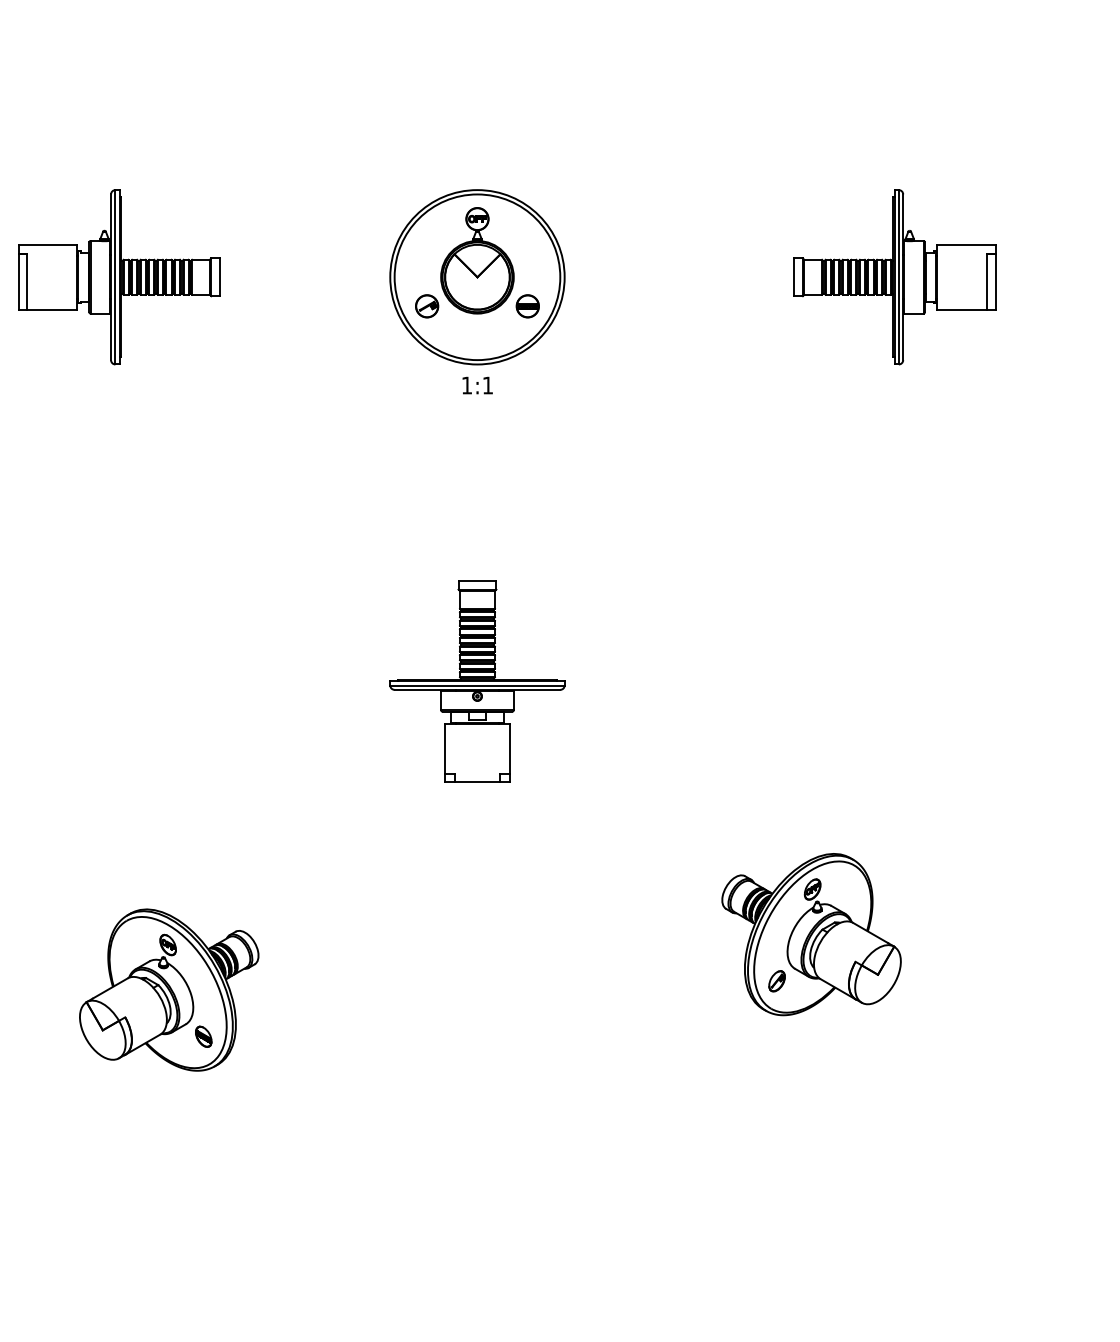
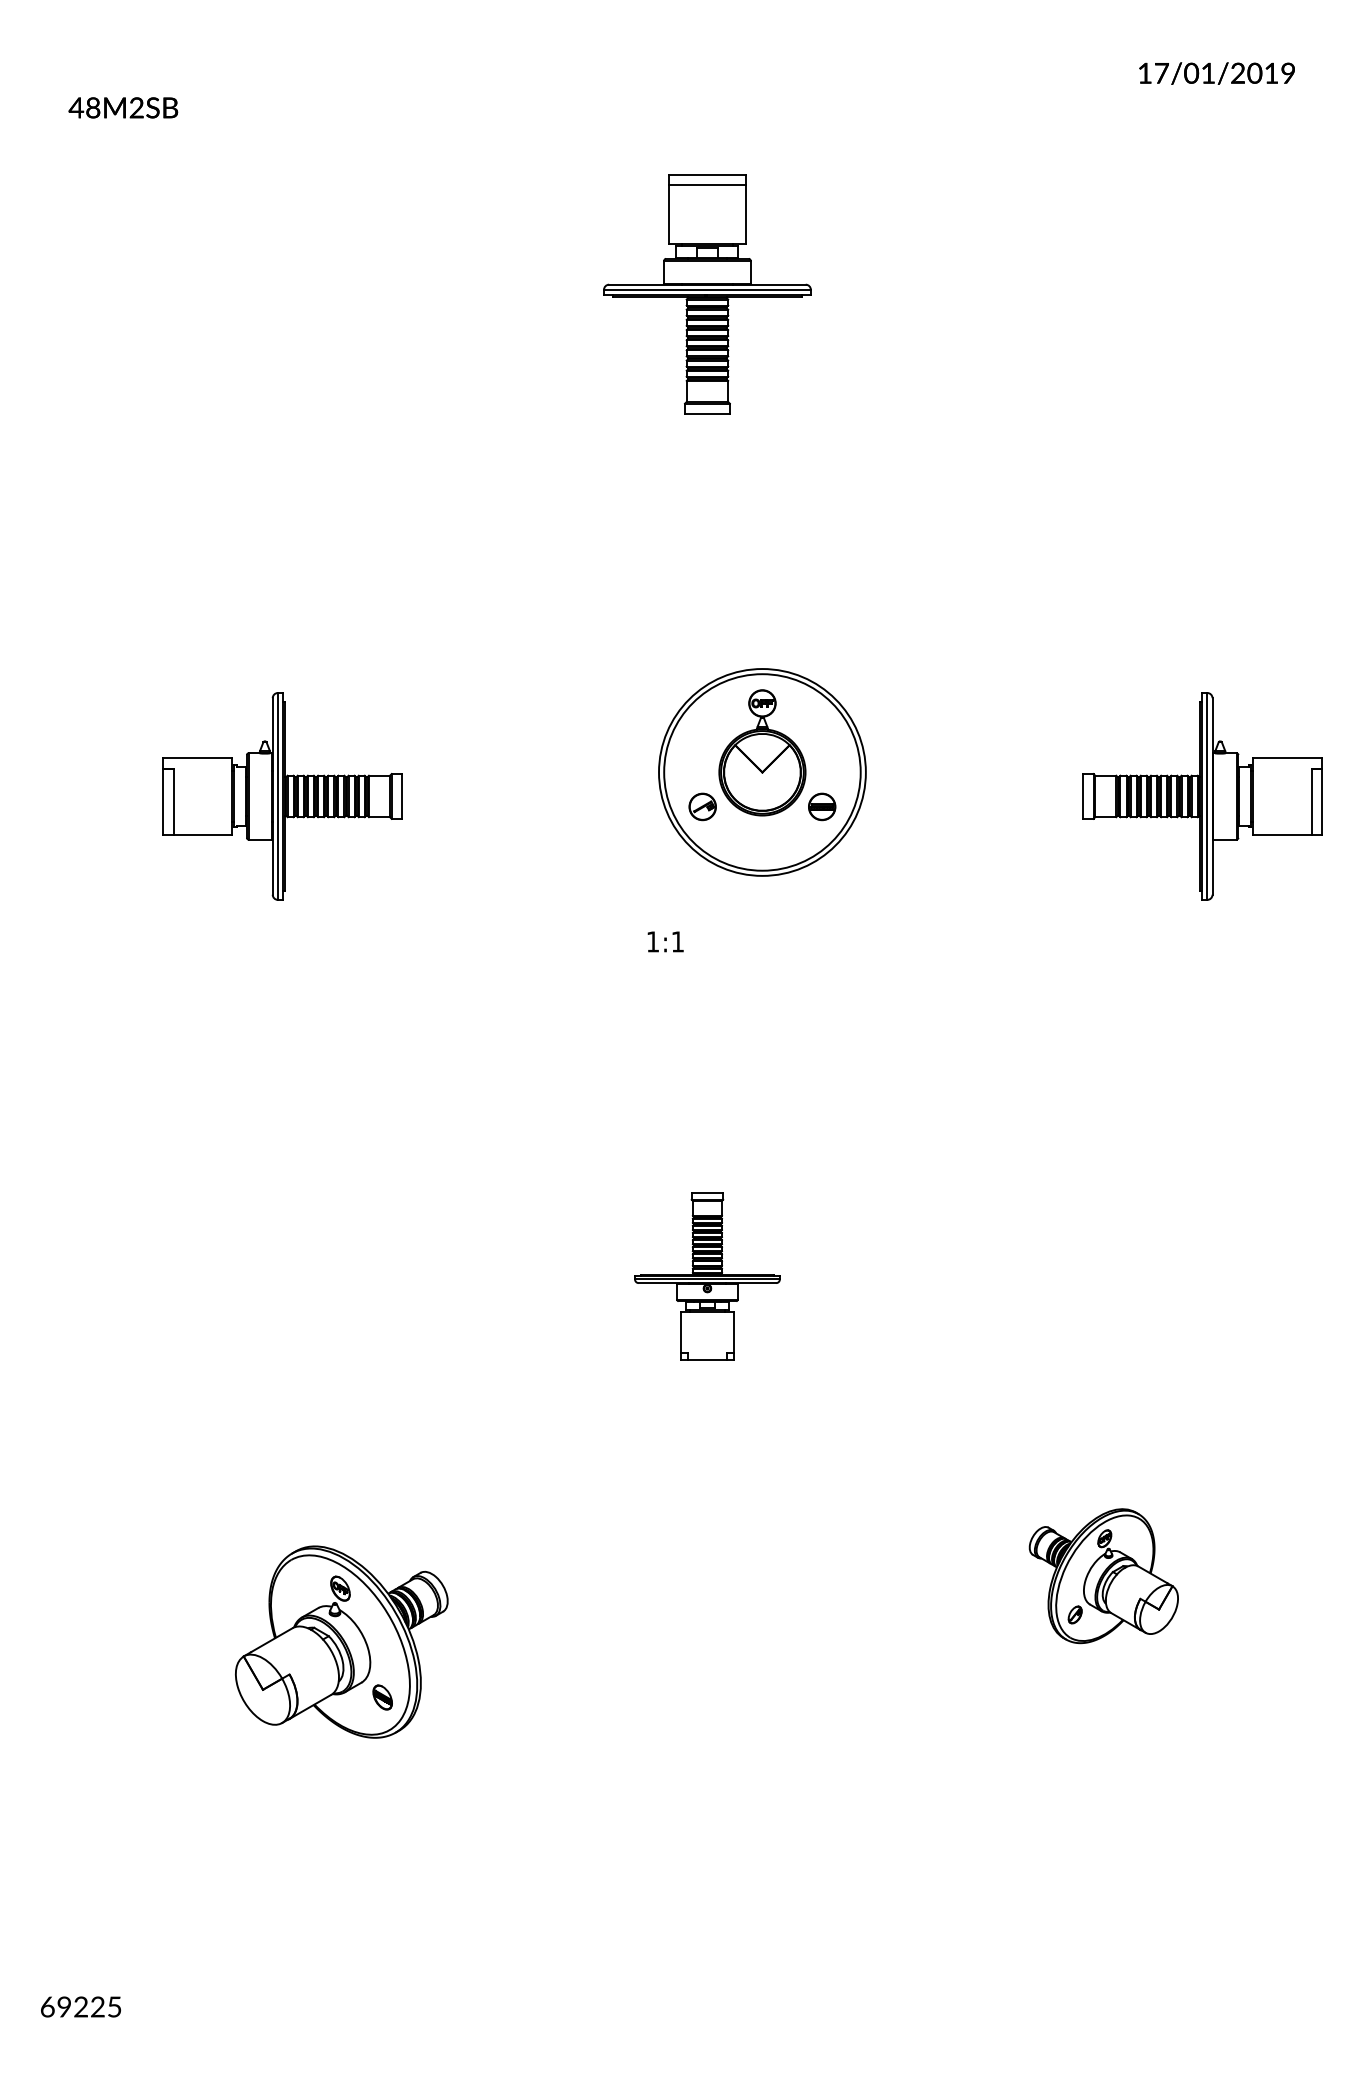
part: (477, 277) -> (762, 772), moved
text: (477, 385) -> (665, 941), moved
part: (477, 681) -> (707, 1276), size x0.7
part: (811, 933) -> (1103, 1575), size x0.7

